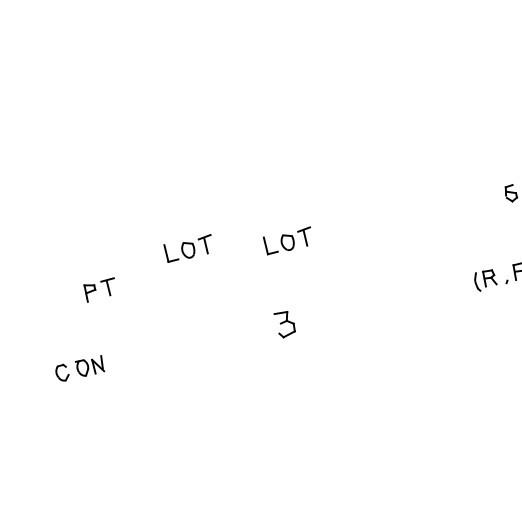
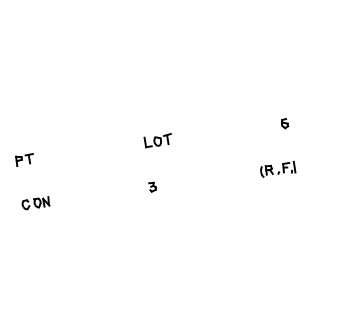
part: (187, 248) -> (101, 140), removed
part: (99, 289) -> (24, 159), moved
part: (284, 323) -> (152, 186), size x0.62

